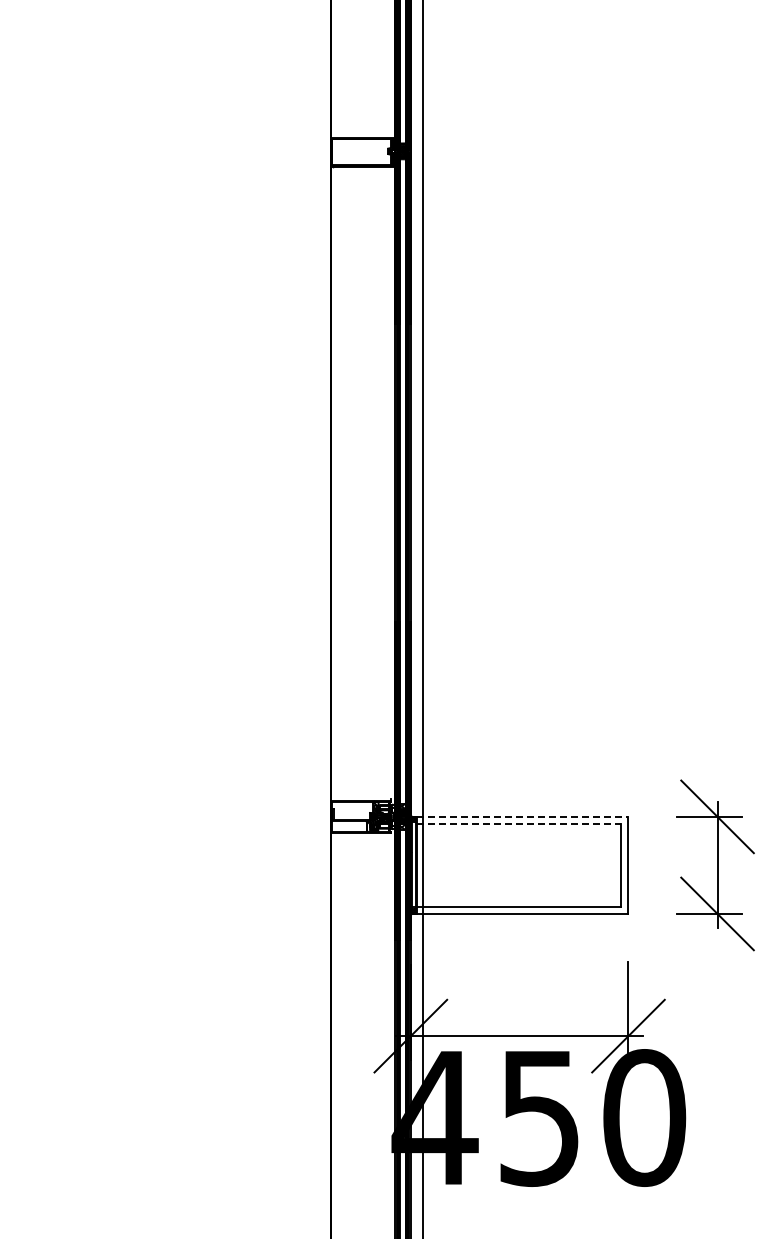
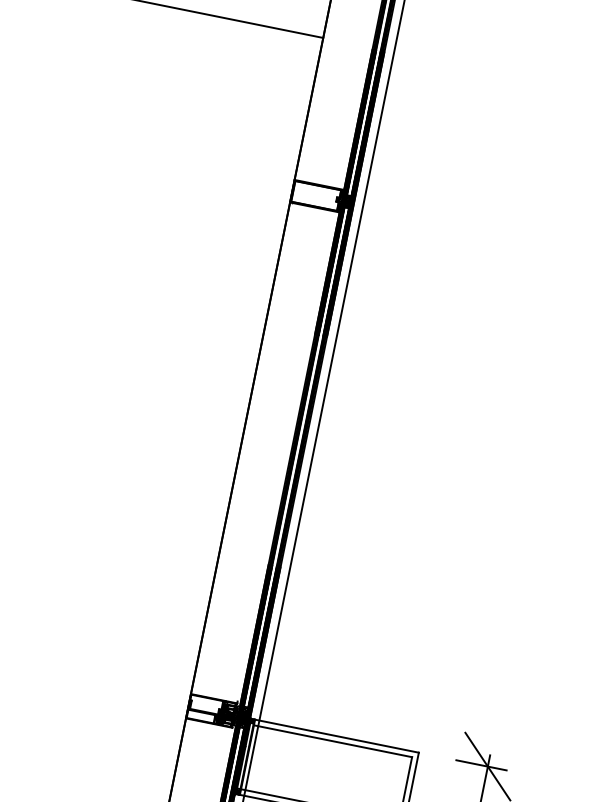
line: (522, 816) -> (336, 735), dashed -> solid
line: (519, 824) -> (333, 741), dashed -> solid

